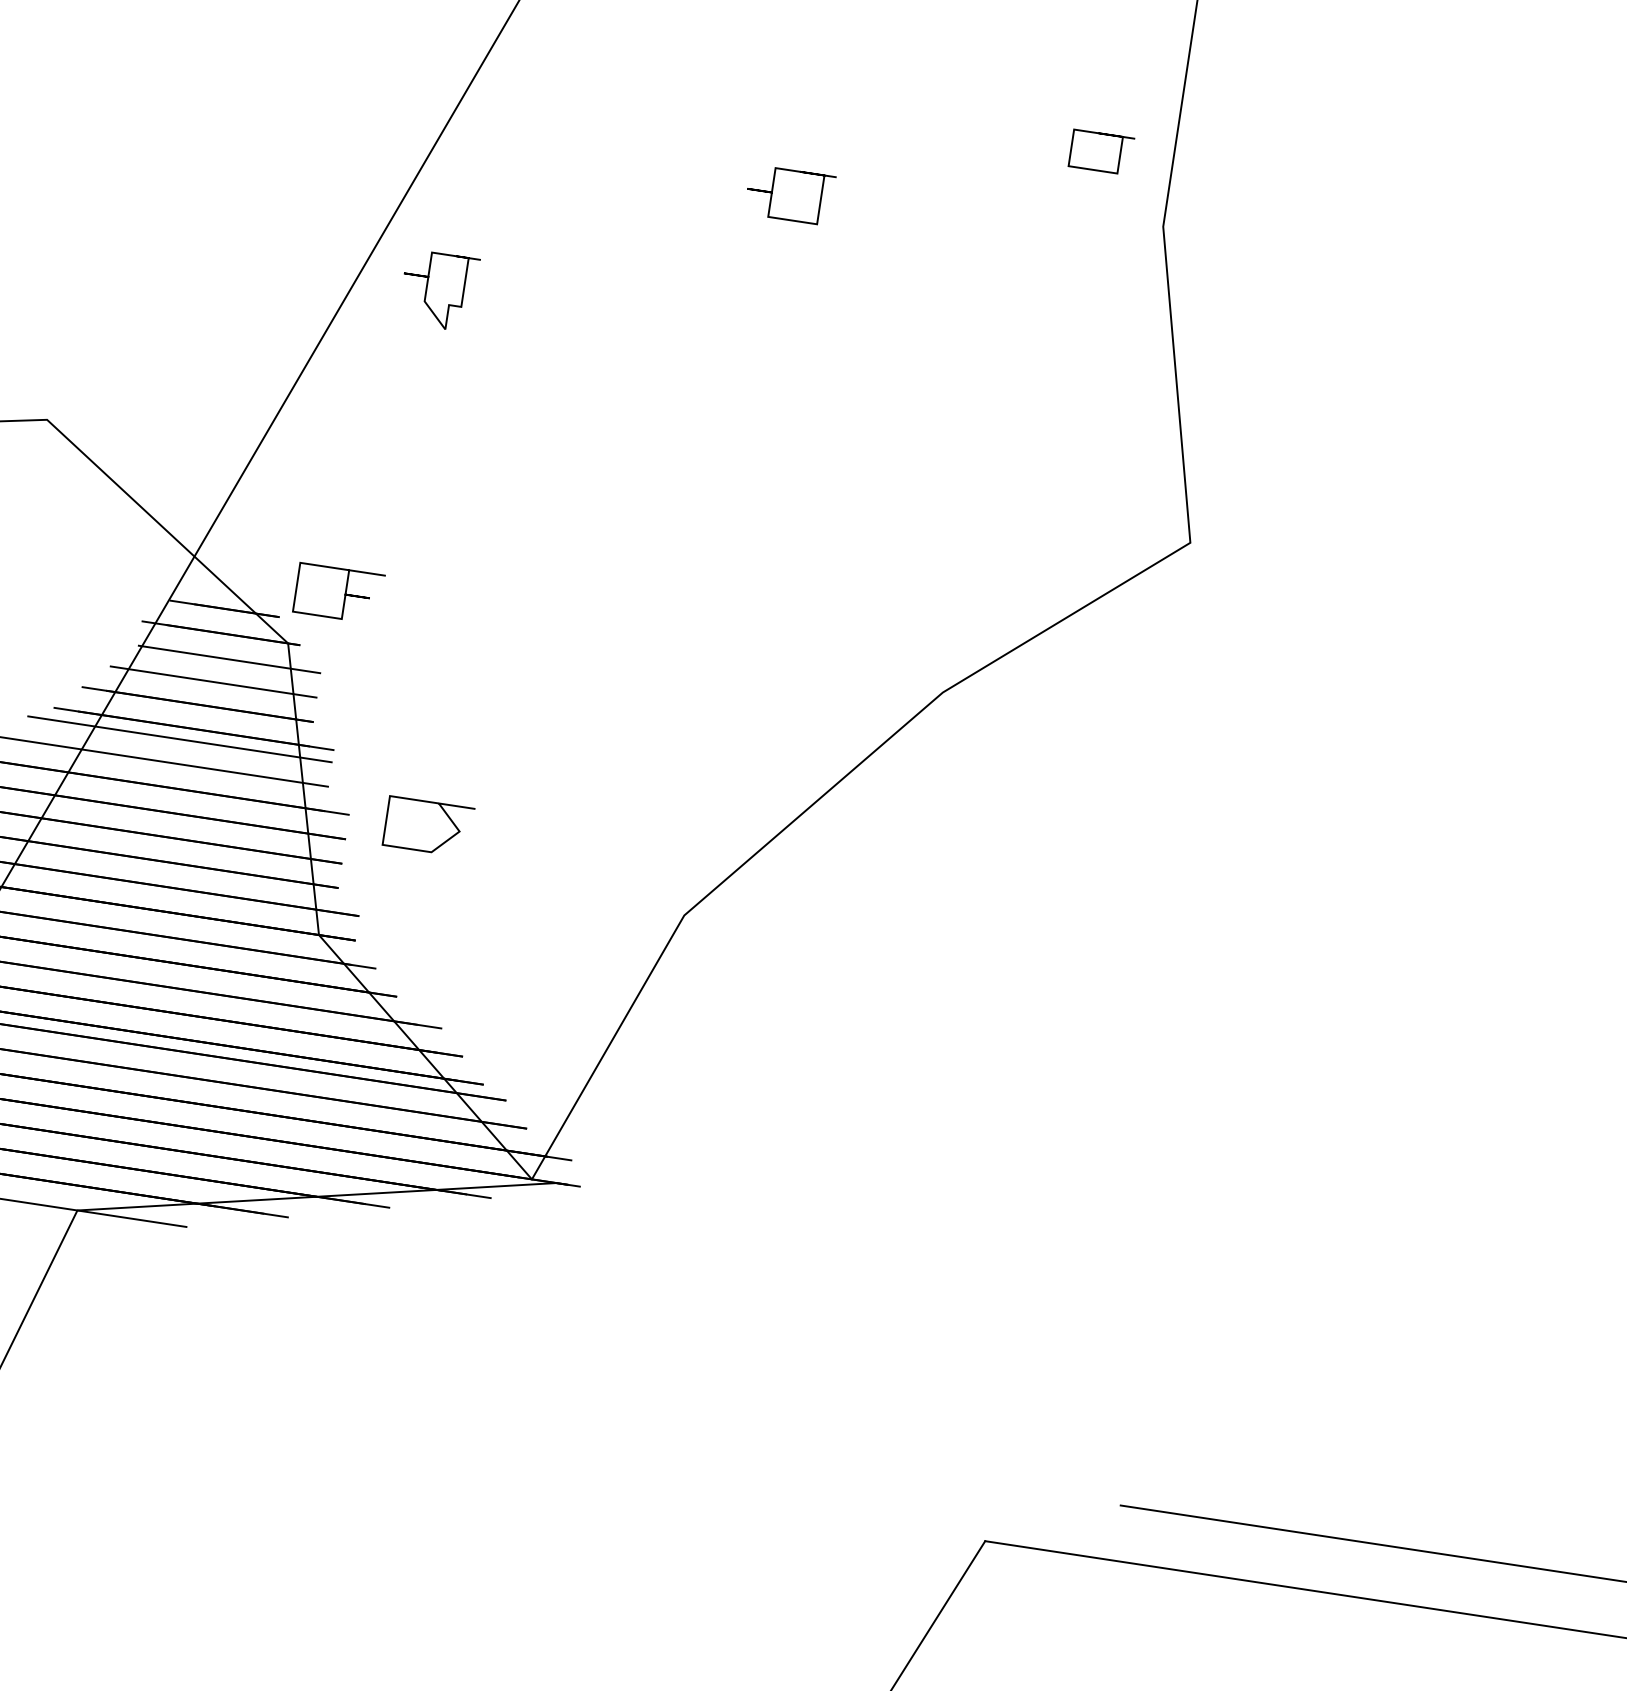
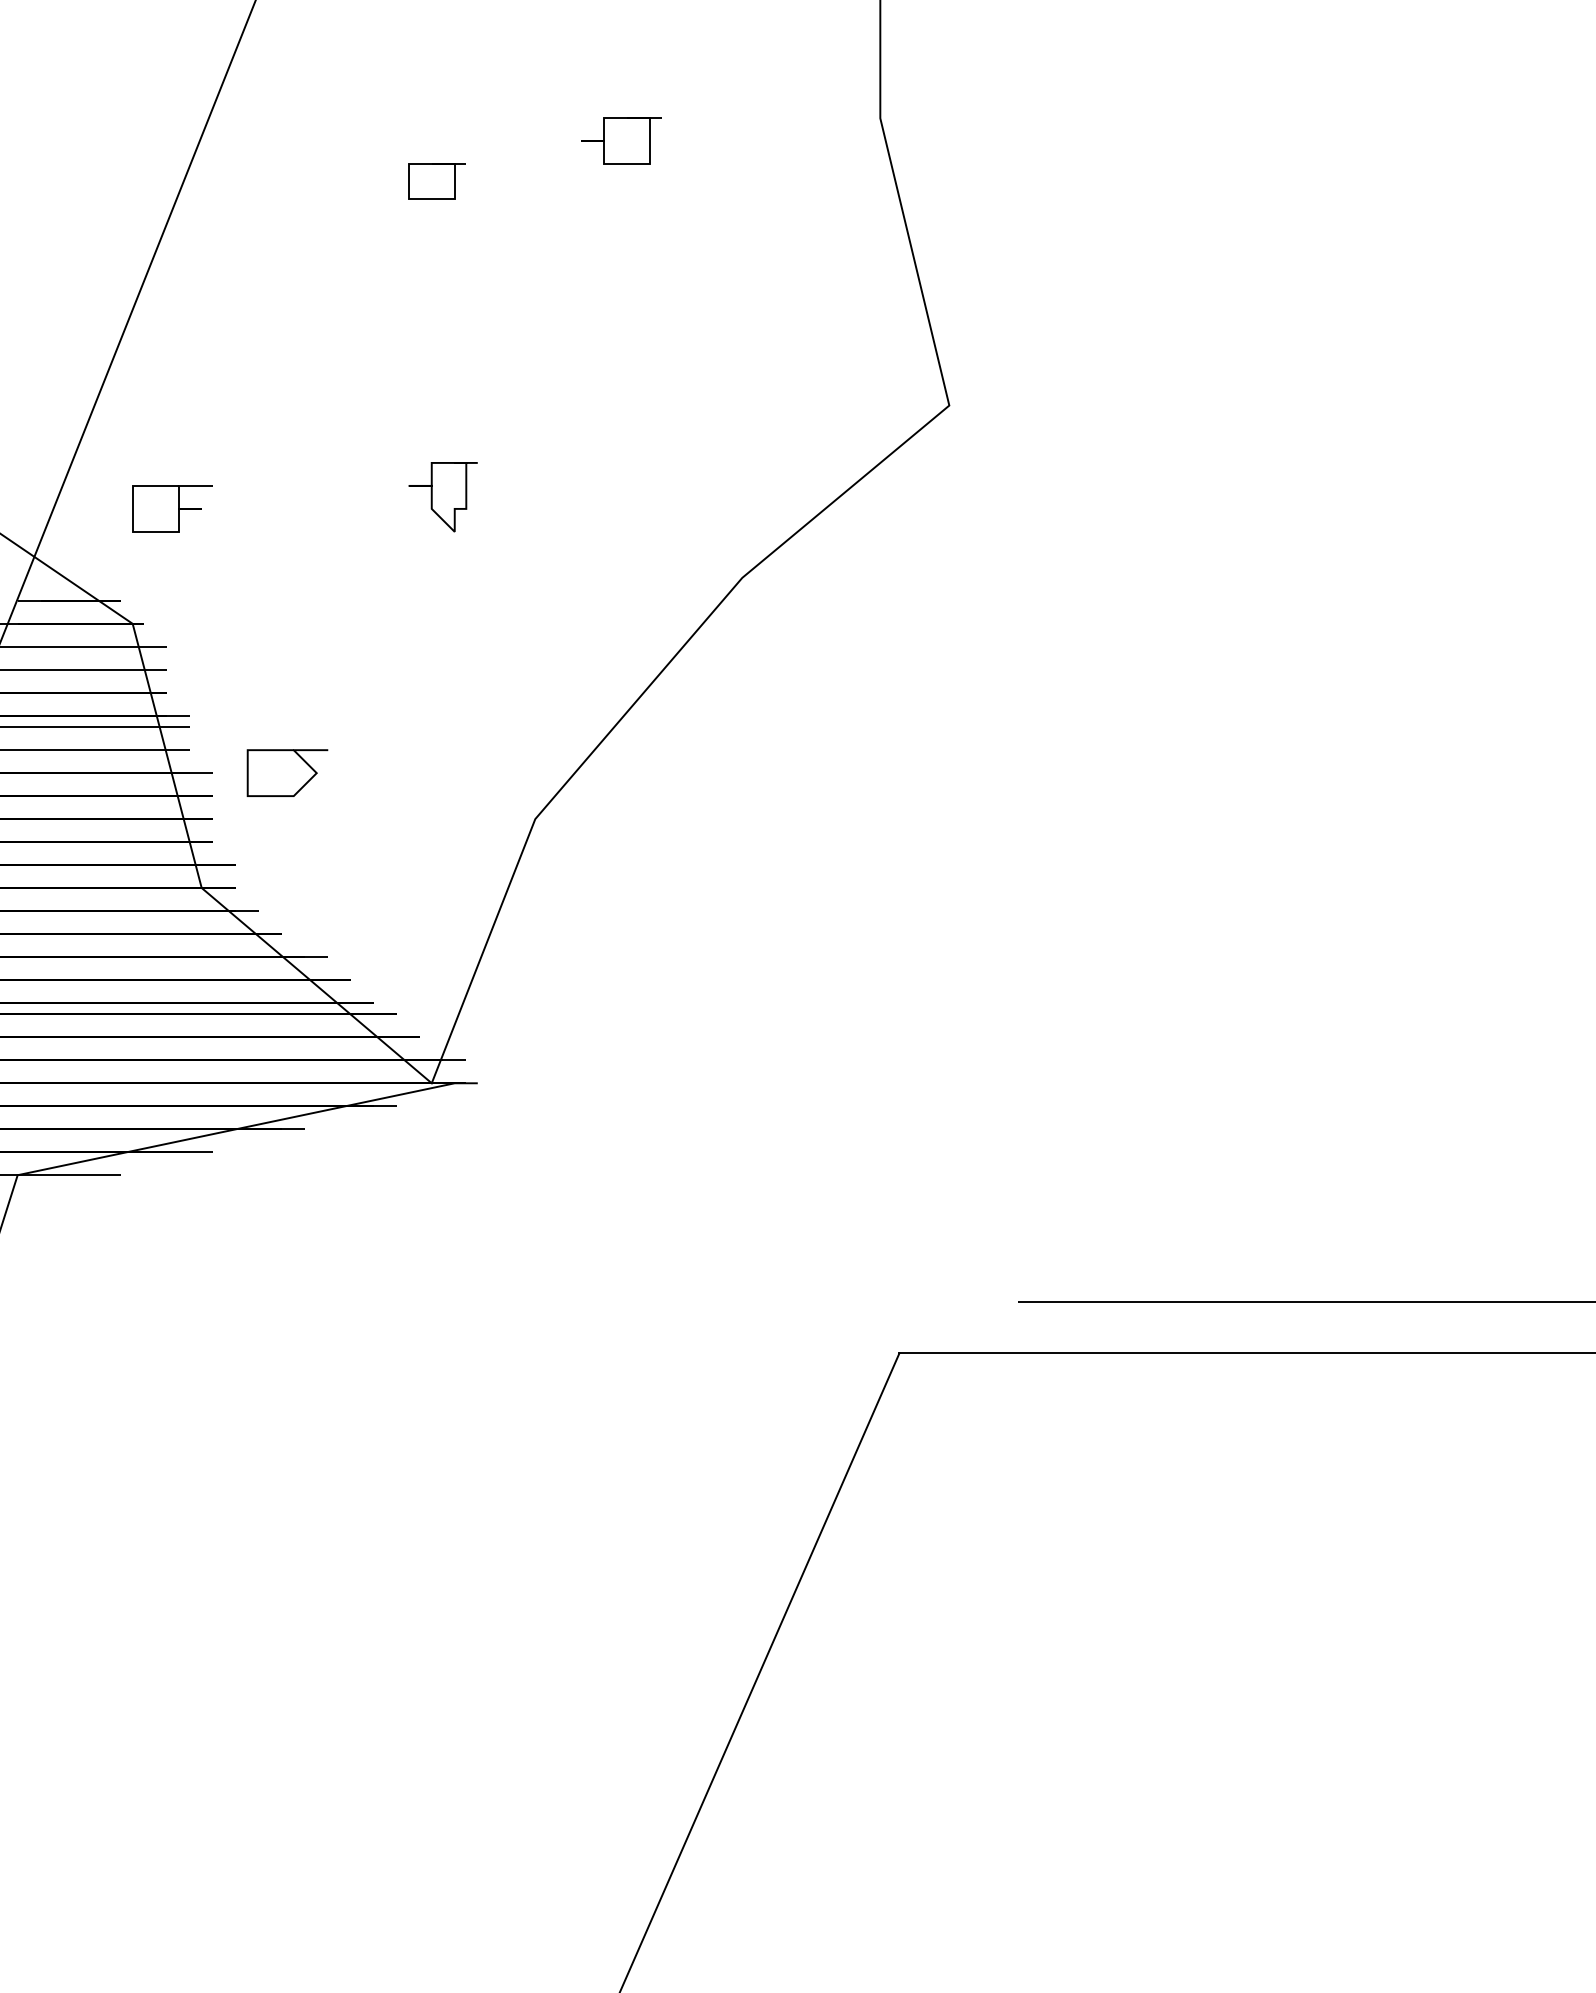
curve: (1103, 134) -> (436, 164), moved
curve: (772, 191) -> (604, 140), moved
curve: (427, 289) -> (432, 497), moved
curve: (345, 594) -> (178, 508), moved

